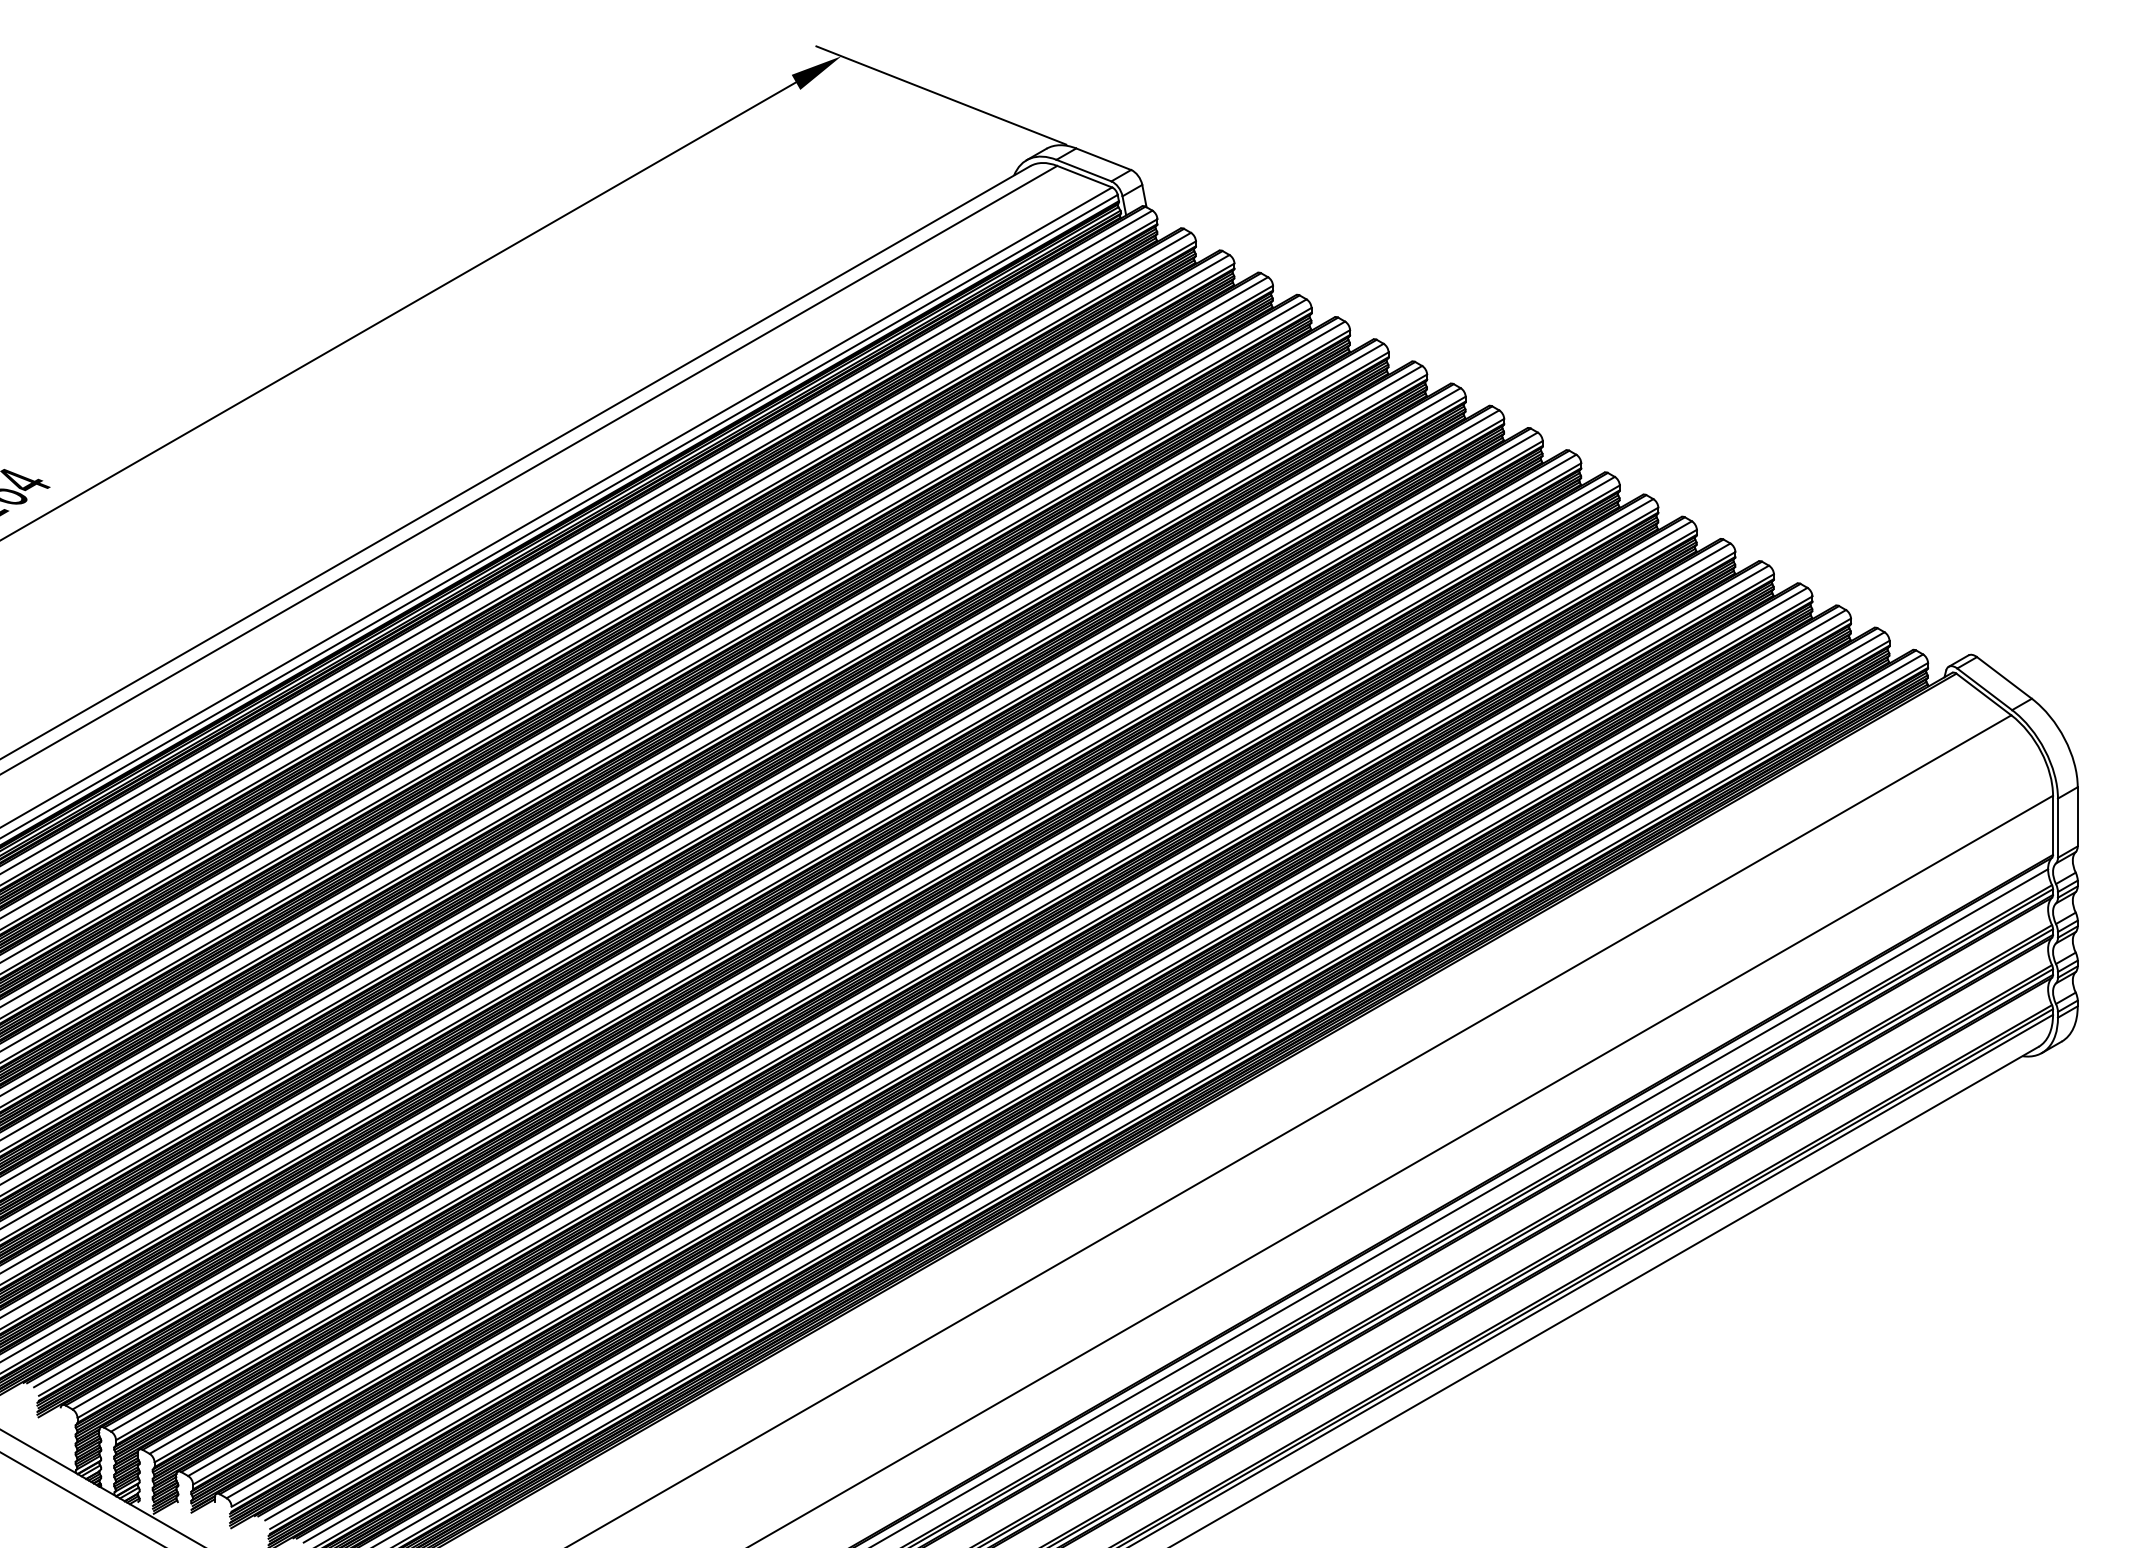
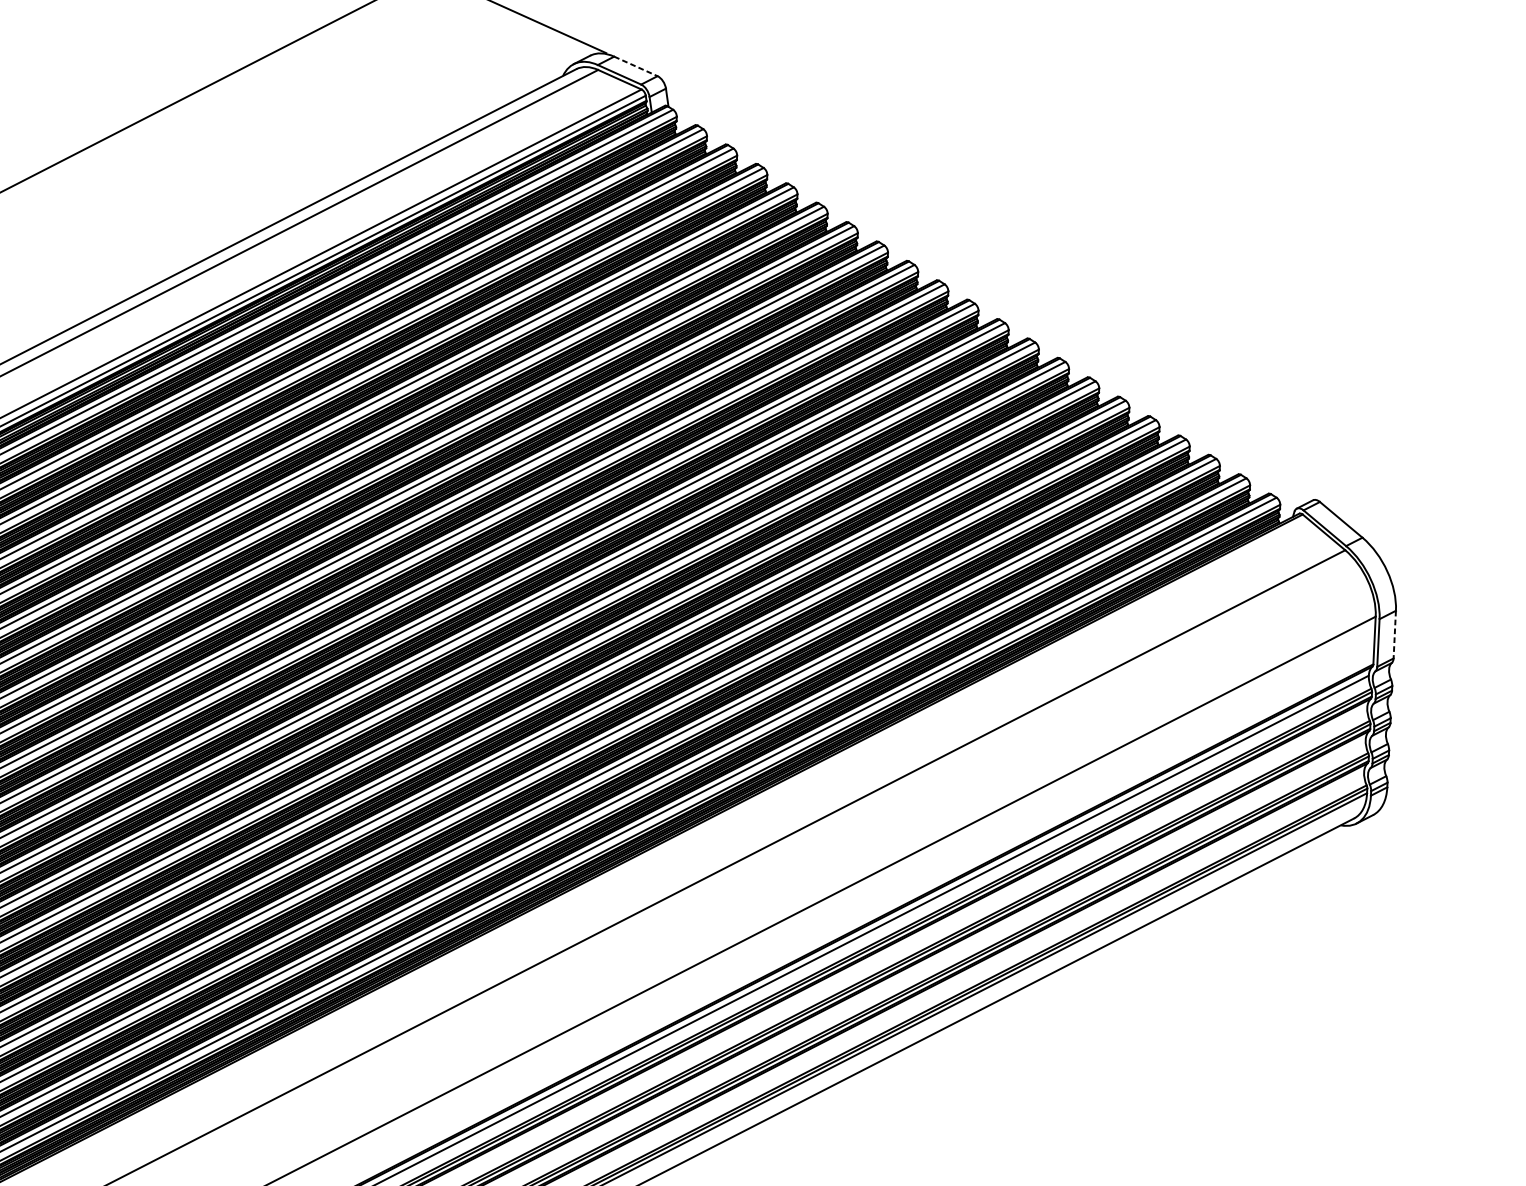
line: (1104, 159) -> (636, 66), solid -> dashed
line: (2077, 816) -> (1394, 634), solid -> dashed

